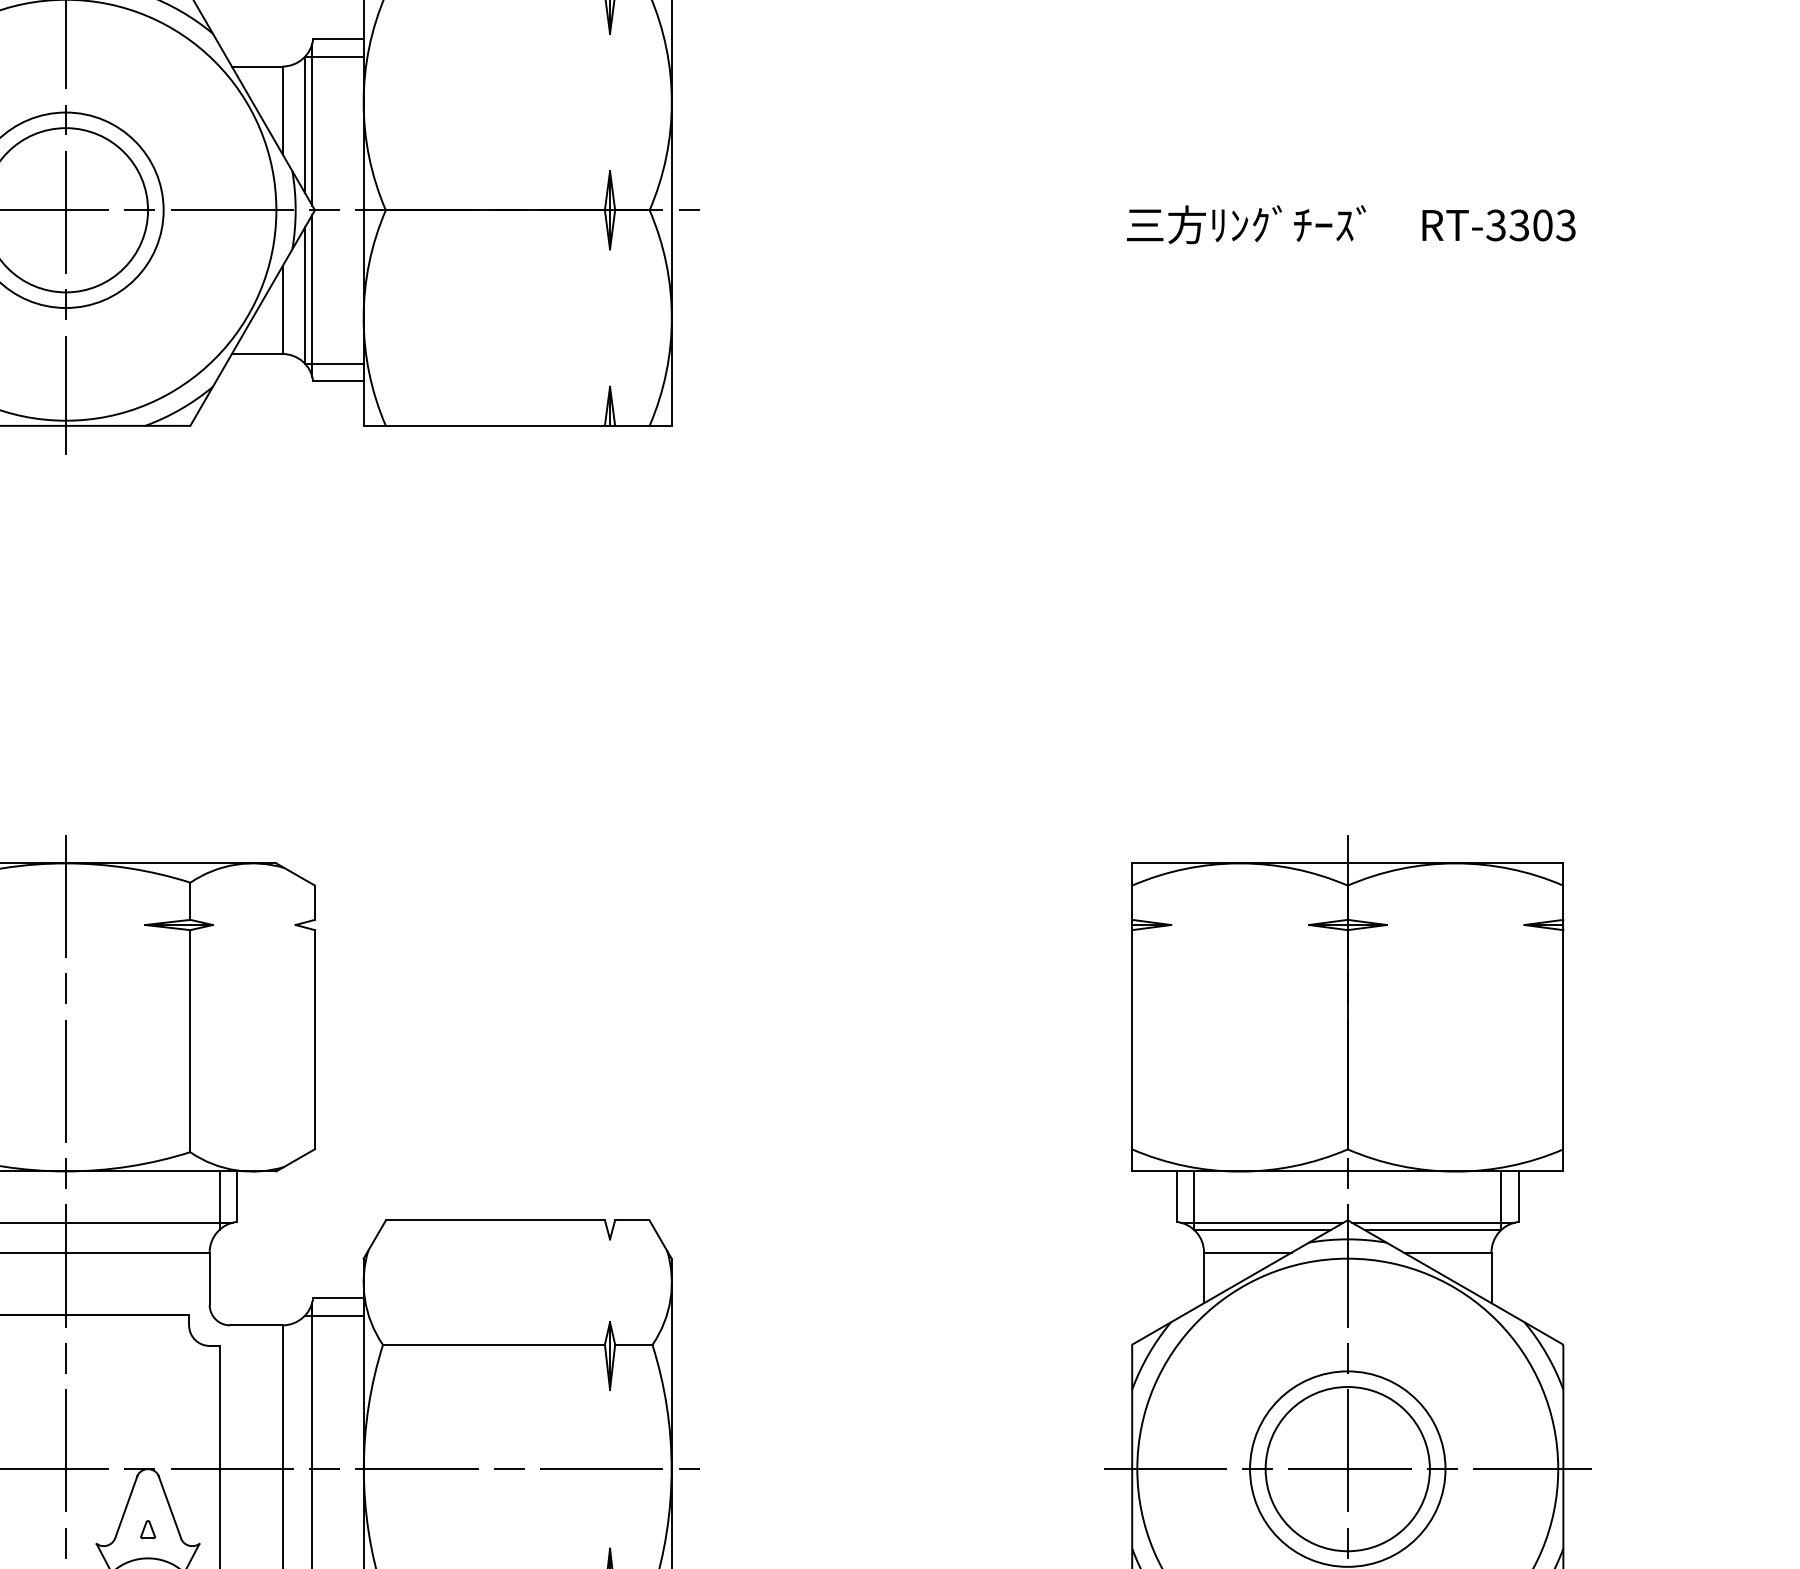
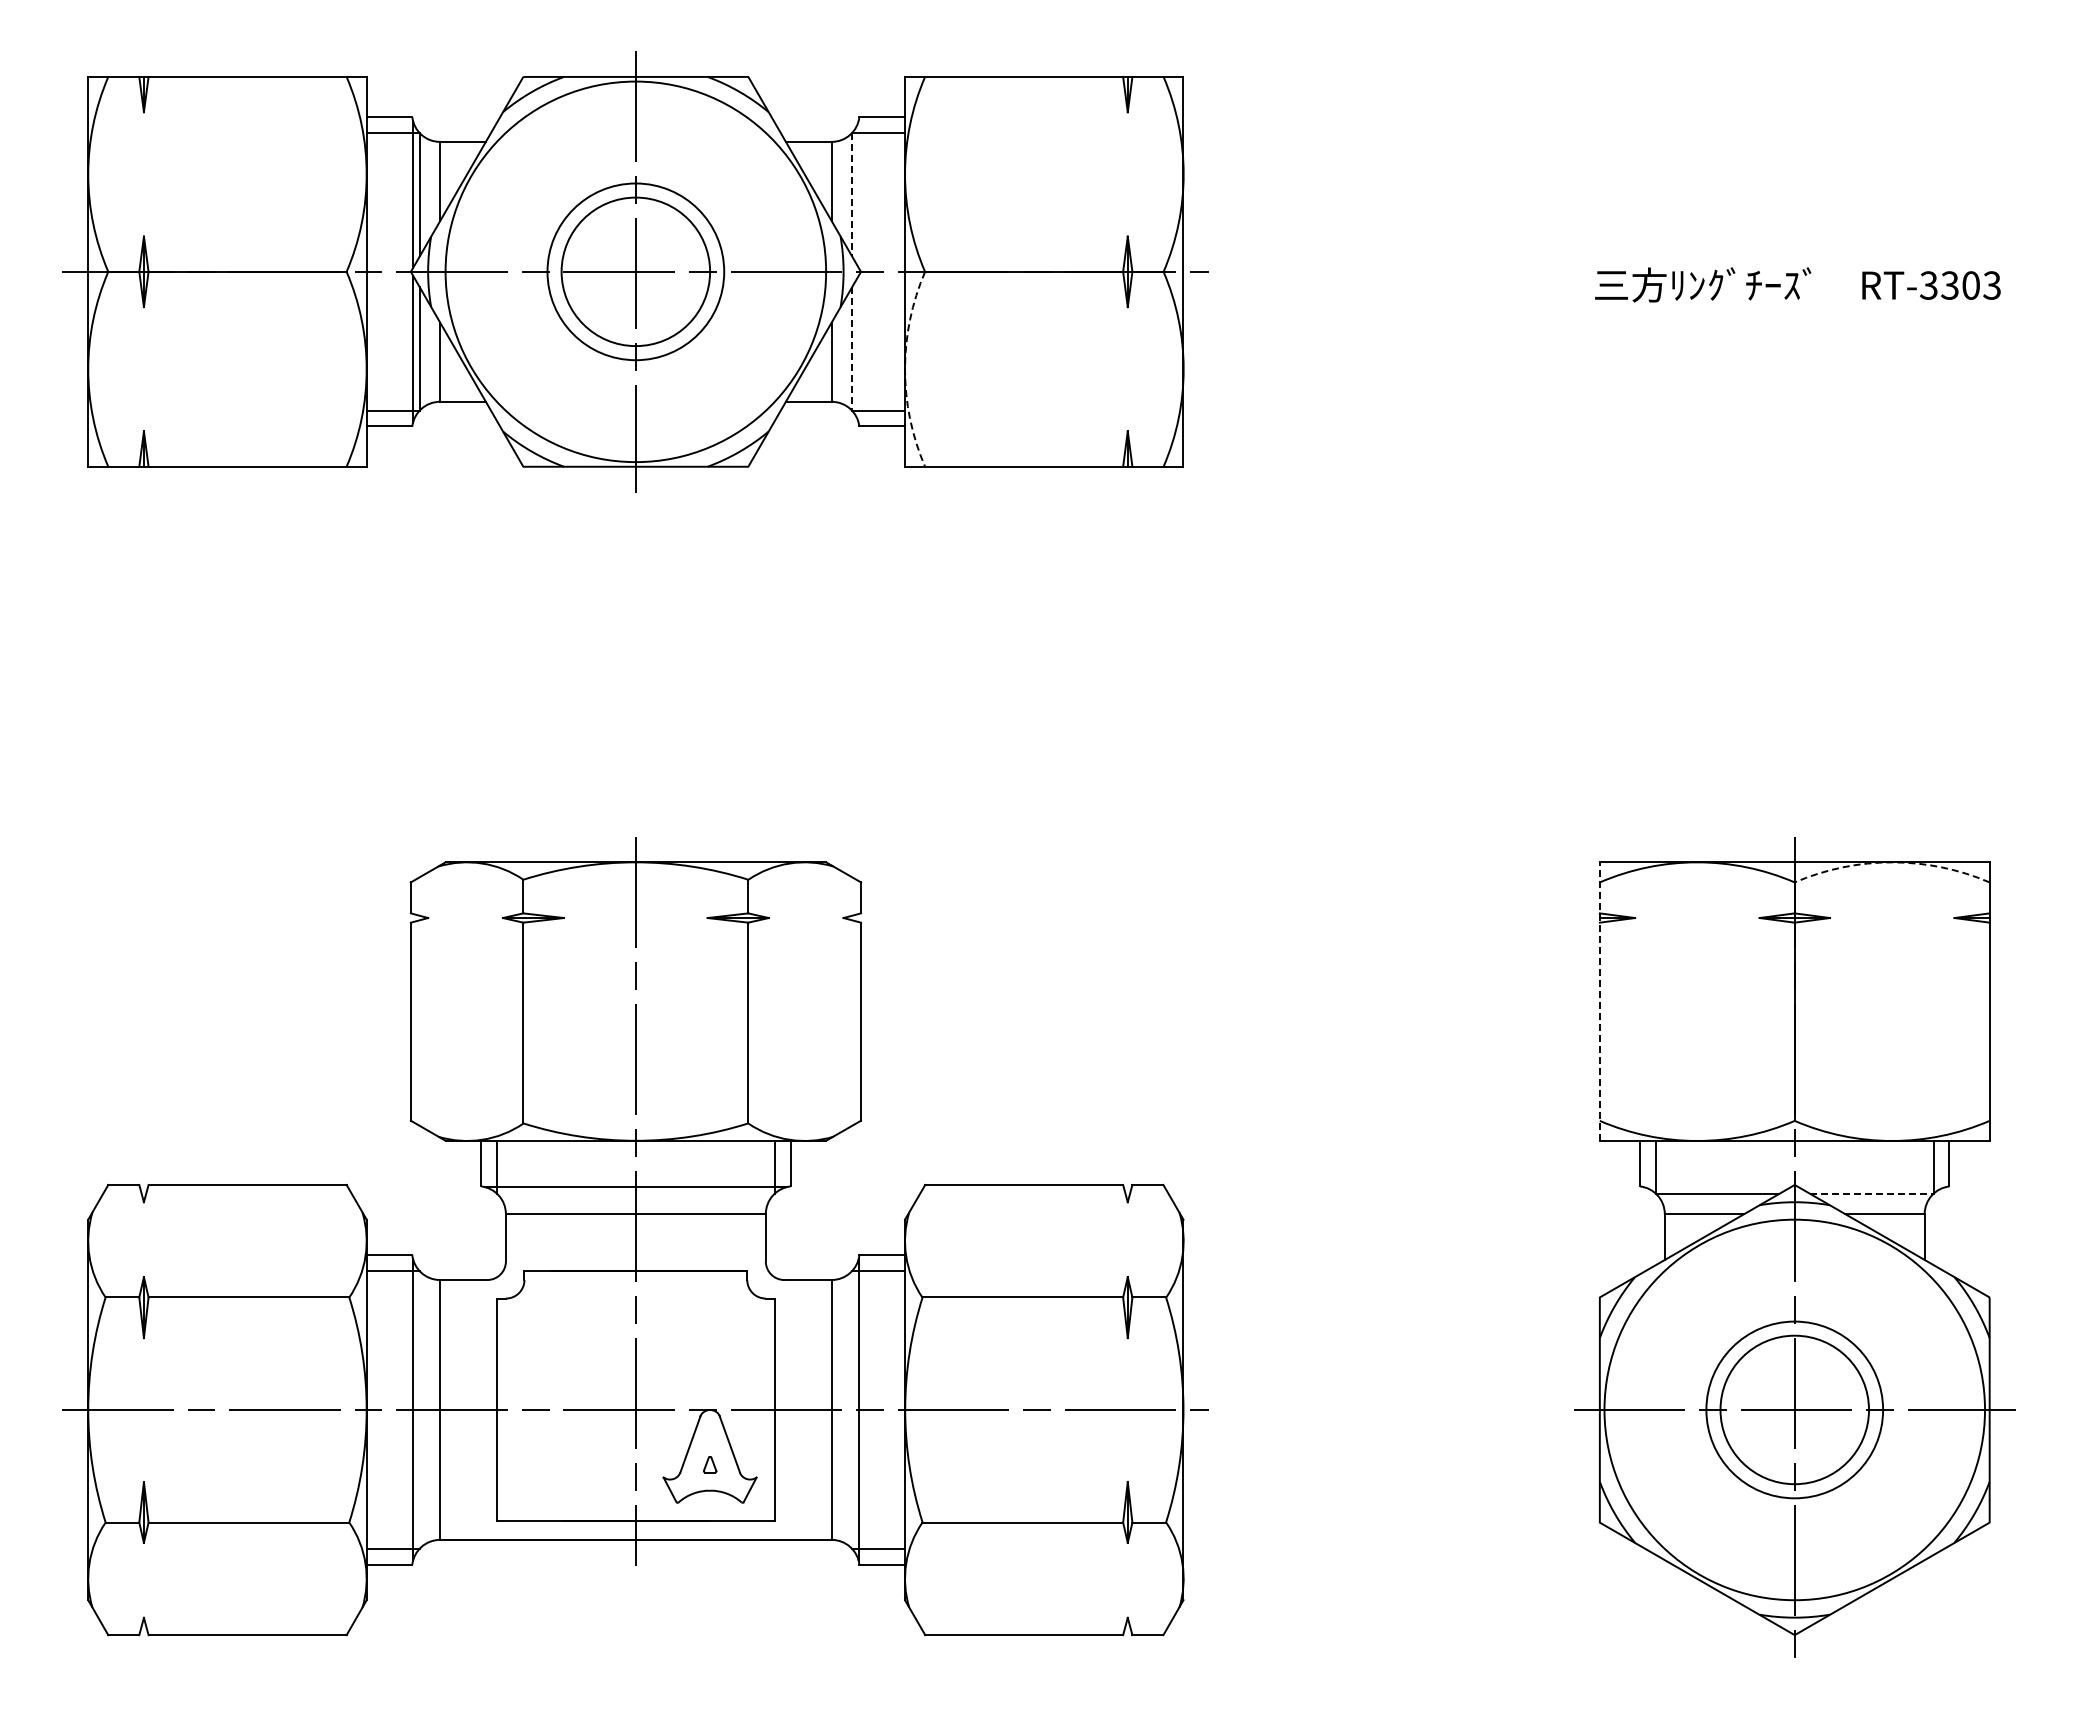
line: (305, 124) -> (852, 194), solid -> dashed
line: (312, 124) -> (858, 194), removed
line: (305, 295) -> (852, 348), solid -> dashed
line: (312, 295) -> (858, 348), removed
arc: (364, 318) -> (905, 369), solid -> dashed
arc: (1455, 863) -> (1892, 862), solid -> dashed
line: (1131, 1017) -> (1599, 1001), solid -> dashed
line: (1262, 1223) -> (1717, 1187), removed
line: (1432, 1223) -> (1871, 1187), removed
line: (1432, 1229) -> (1871, 1193), solid -> dashed

